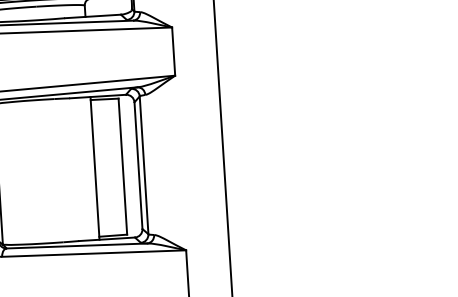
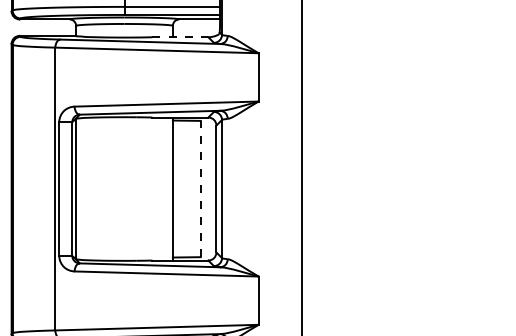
line: (93, 16) -> (180, 37), solid -> dashed
line: (122, 166) -> (200, 188), solid -> dashed

